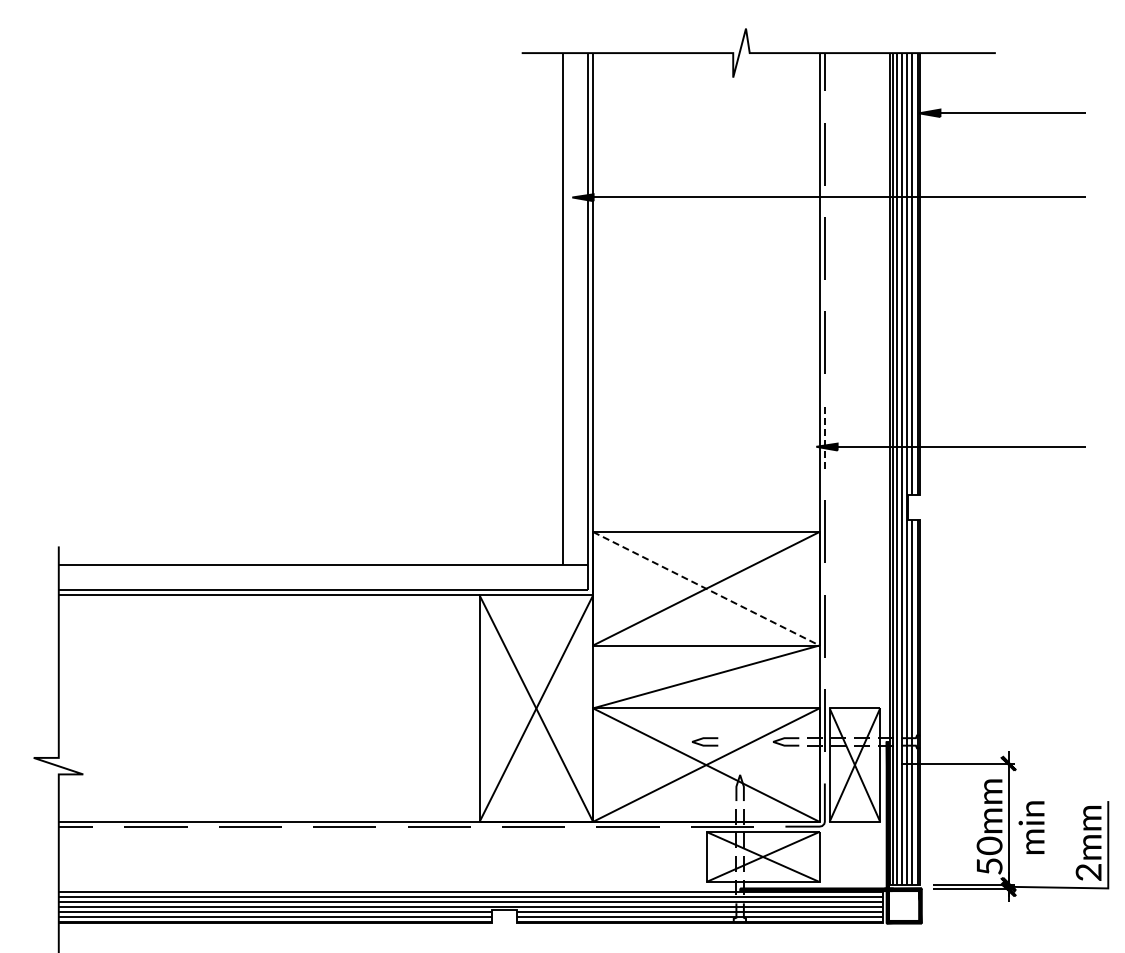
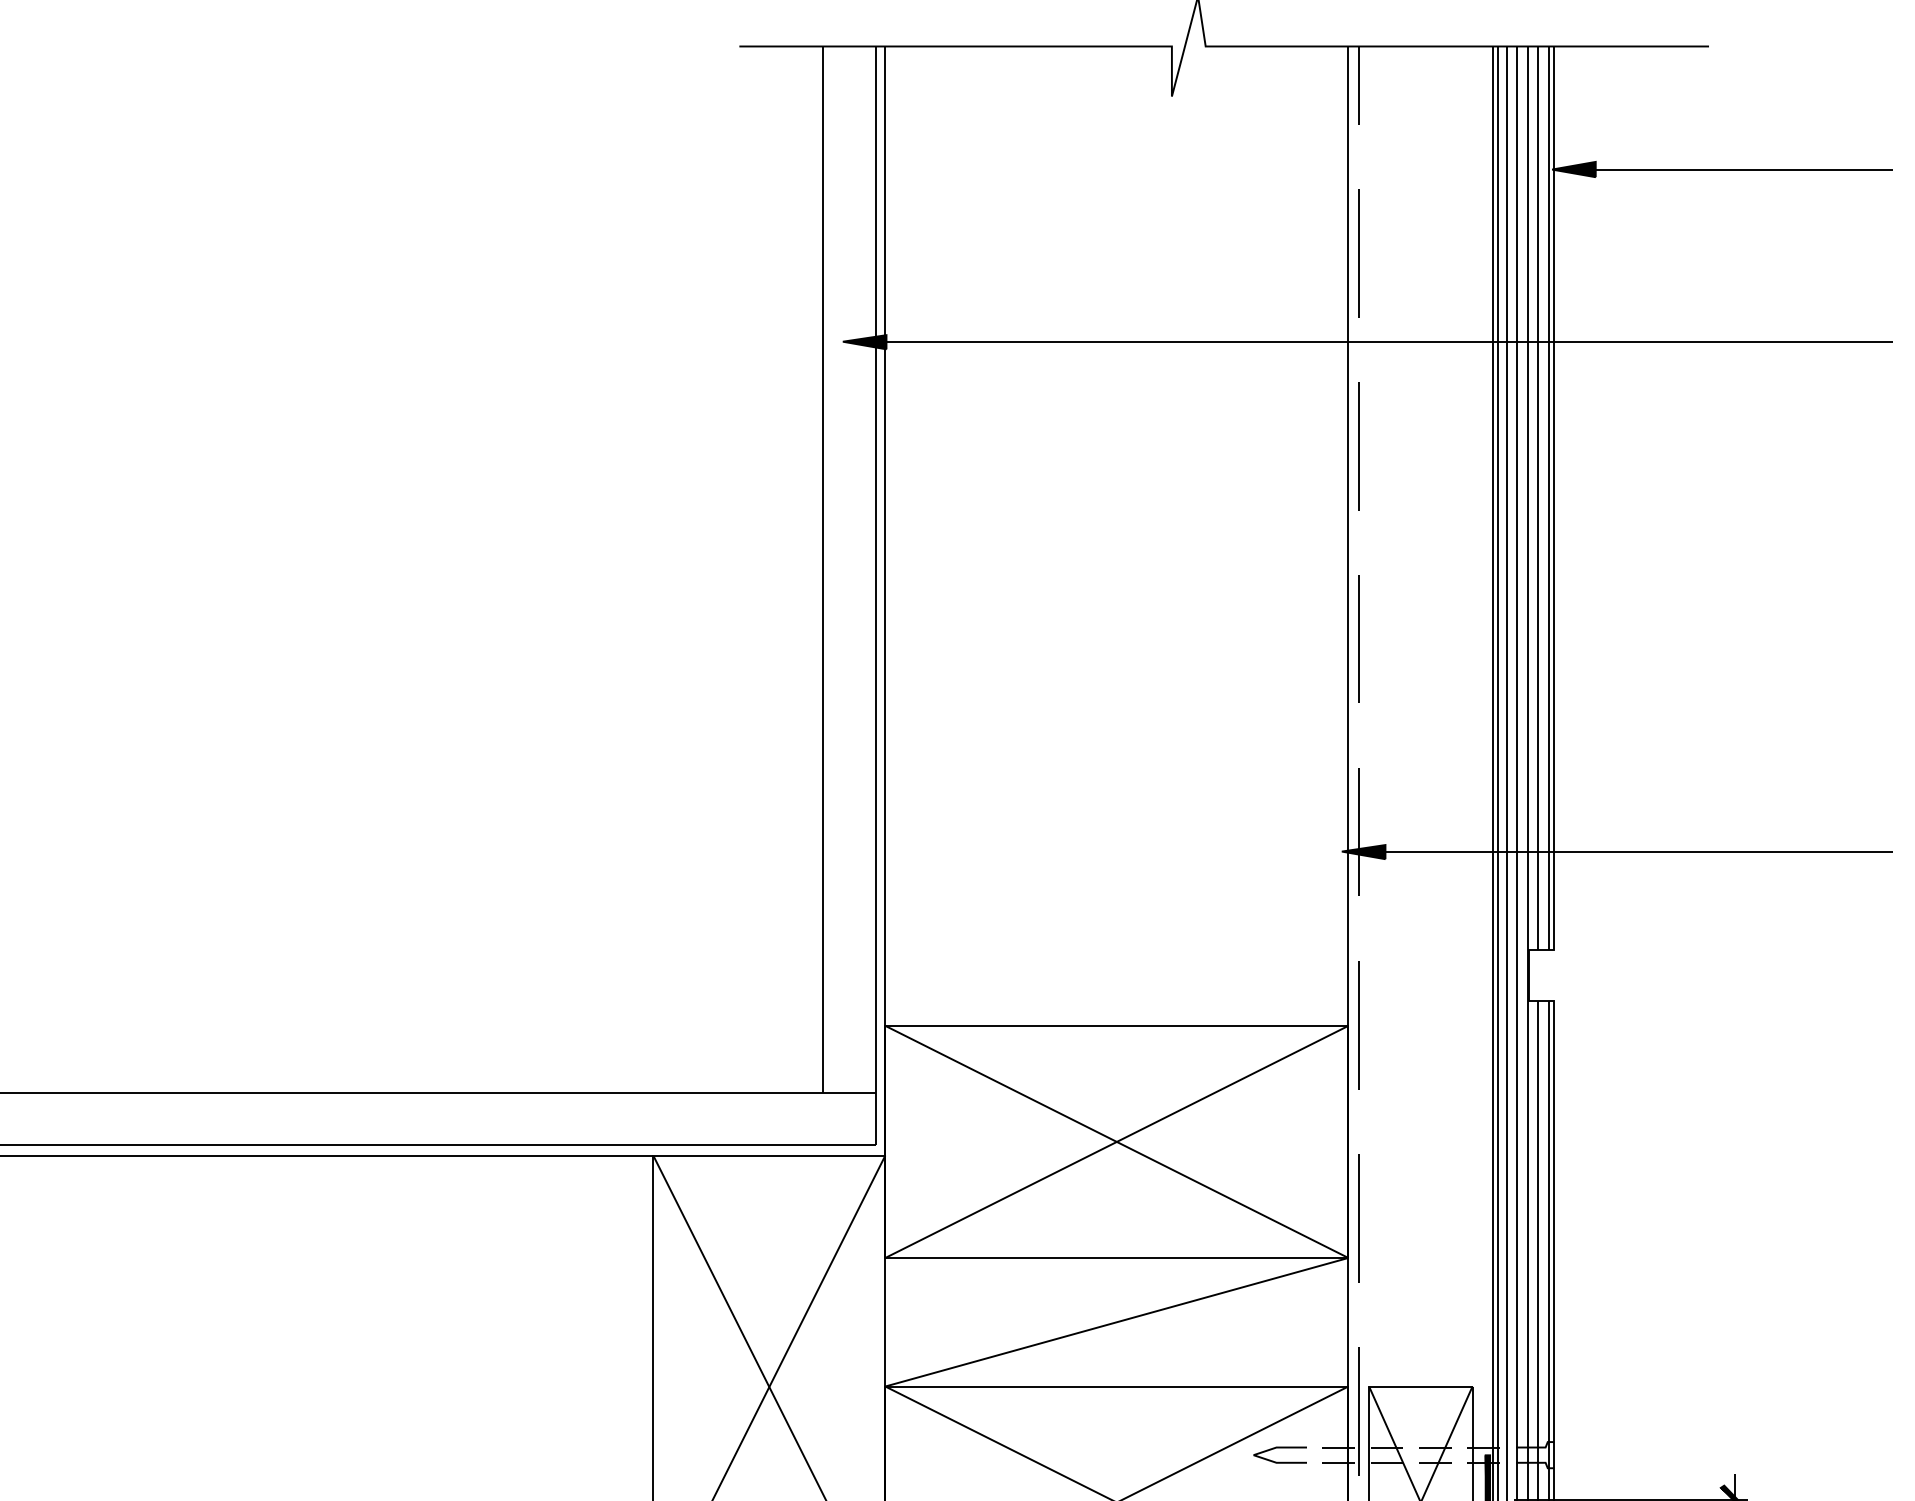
line: (824, 436) -> (1358, 830), dashed -> solid
line: (706, 588) -> (1117, 1141), dashed -> solid
line: (705, 739) -> (1115, 1450), removed

